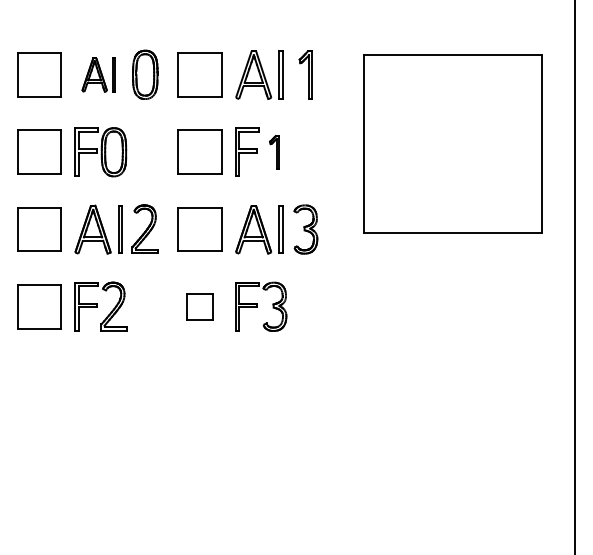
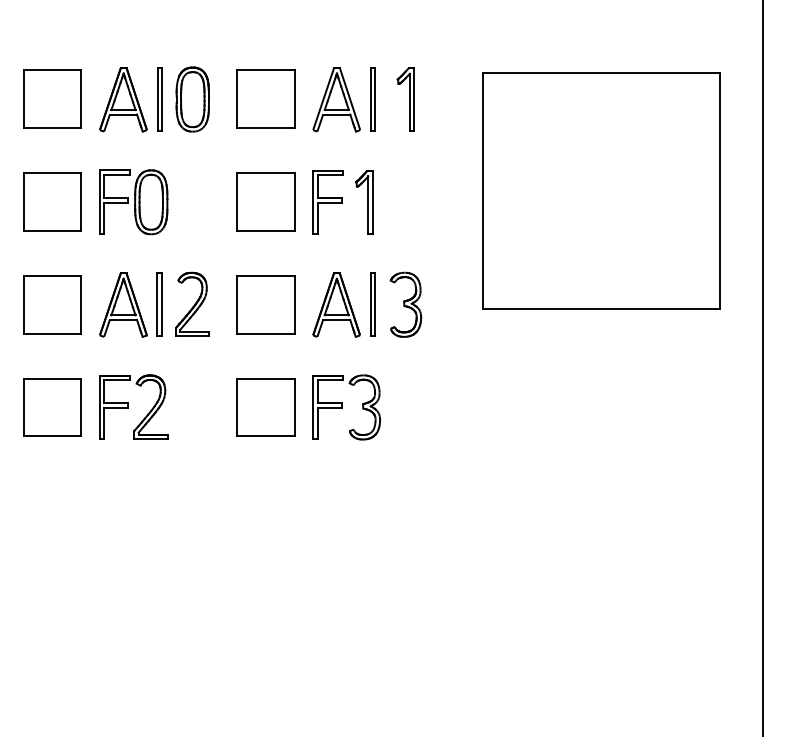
part: (98, 74) -> (130, 99), size x1.43
part: (274, 152) -> (364, 202), size x1.43
part: (199, 306) -> (264, 406), size x1.67

